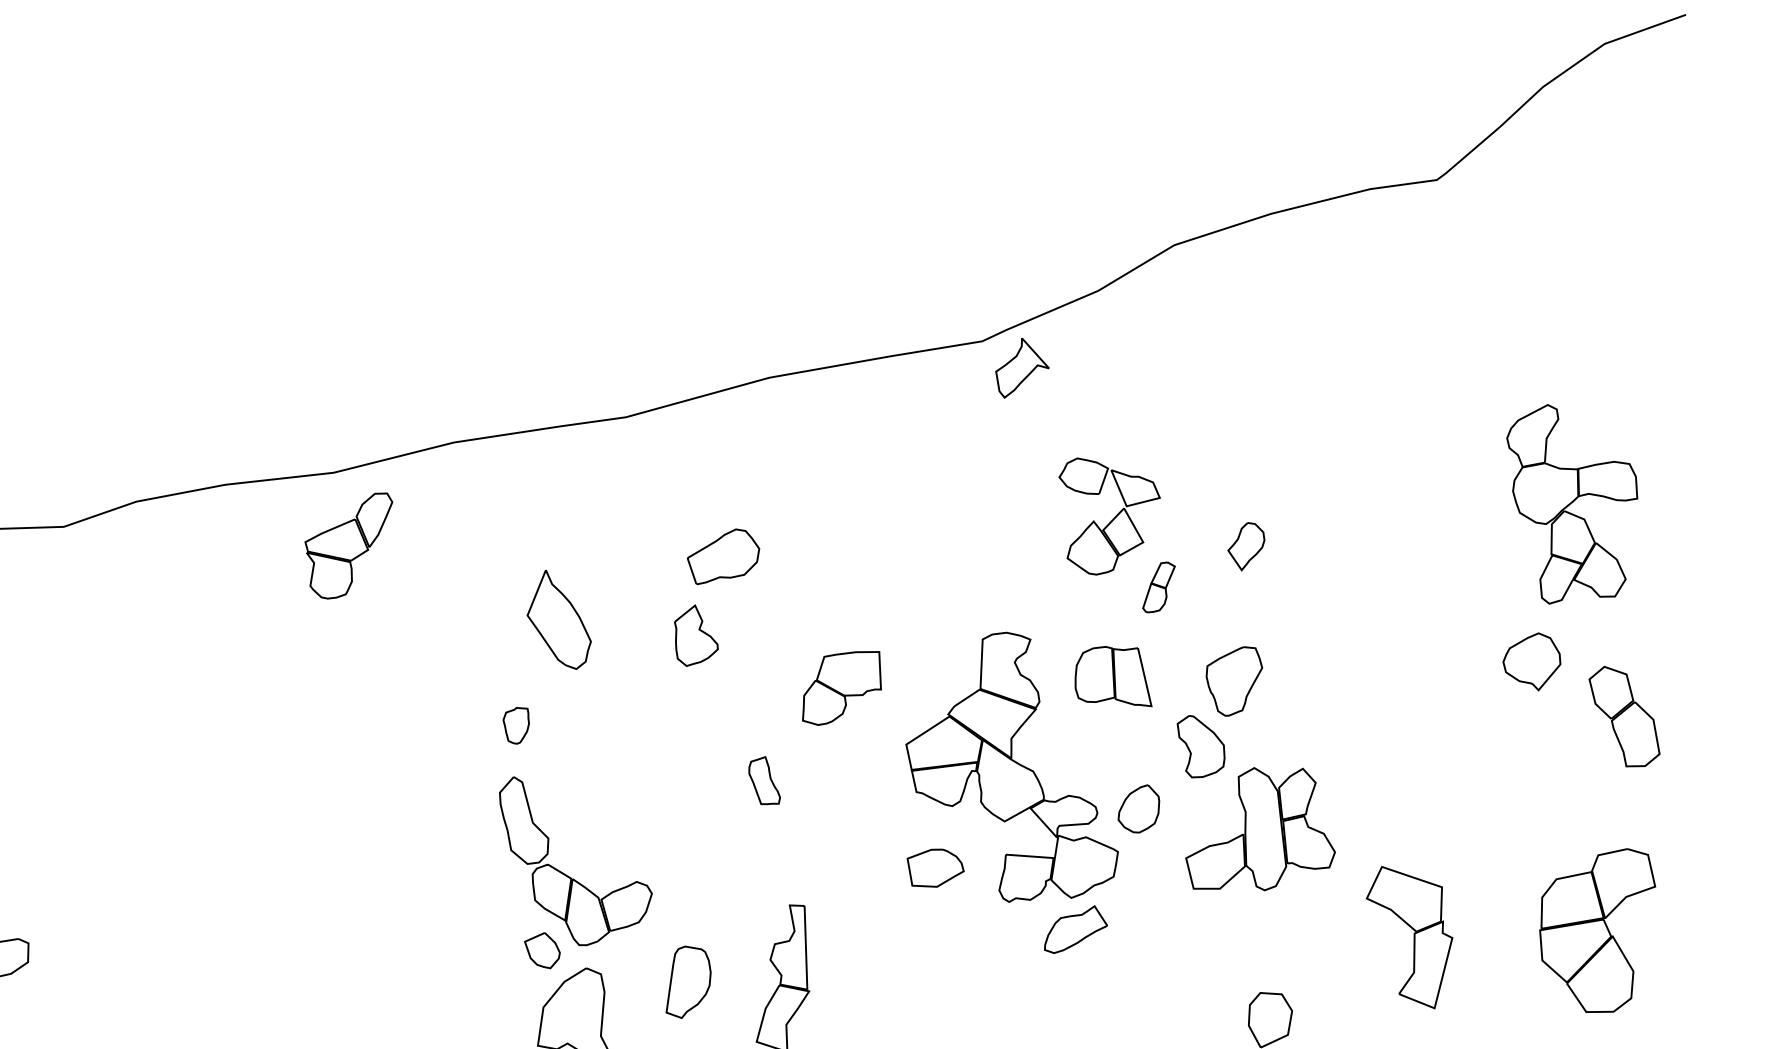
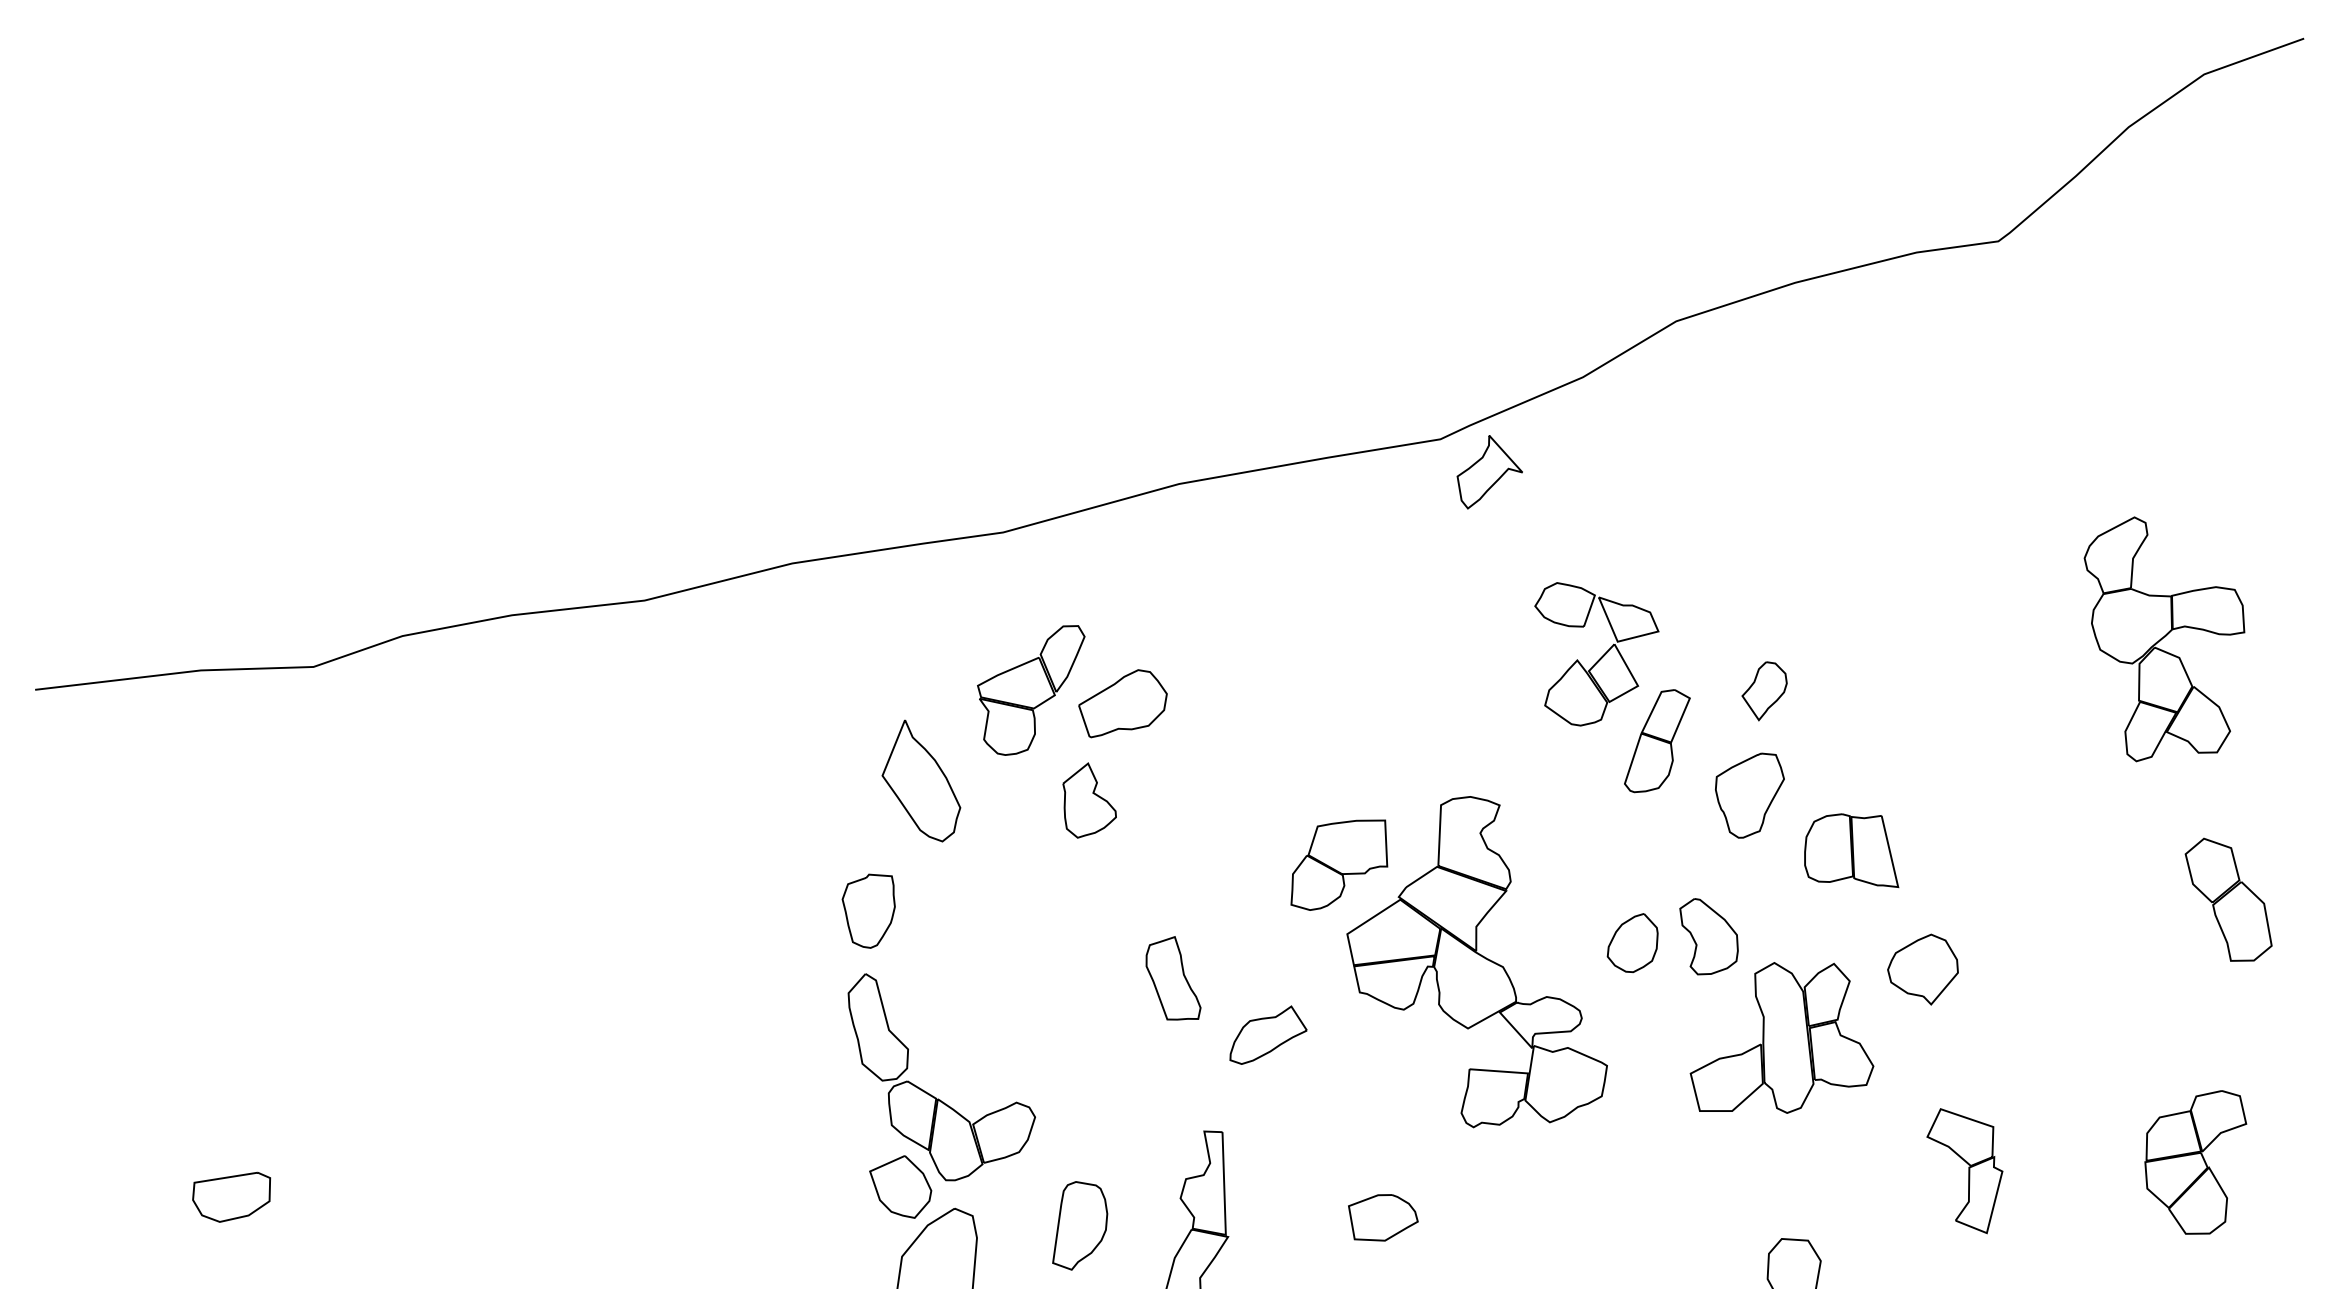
part: (349, 546) -> (1031, 690), moved
part: (1159, 587) -> (1657, 741), size x1.67
part: (1531, 661) -> (1922, 969), moved
part: (1113, 676) -> (1851, 850), moved
part: (1234, 681) -> (1749, 795), moved
part: (842, 687) -> (1339, 864), moved
part: (516, 725) -> (868, 910), size x1.67
part: (764, 780) -> (1173, 978), size x1.43
part: (1138, 808) -> (1632, 942), moved
part: (935, 867) -> (1383, 1217), moved
part: (1075, 929) -> (1268, 1034), moved
part: (1597, 930) -> (2195, 1162), size x0.71
part: (1409, 938) -> (1964, 1171), size x0.71
part: (542, 950) -> (900, 1186), size x1.43

